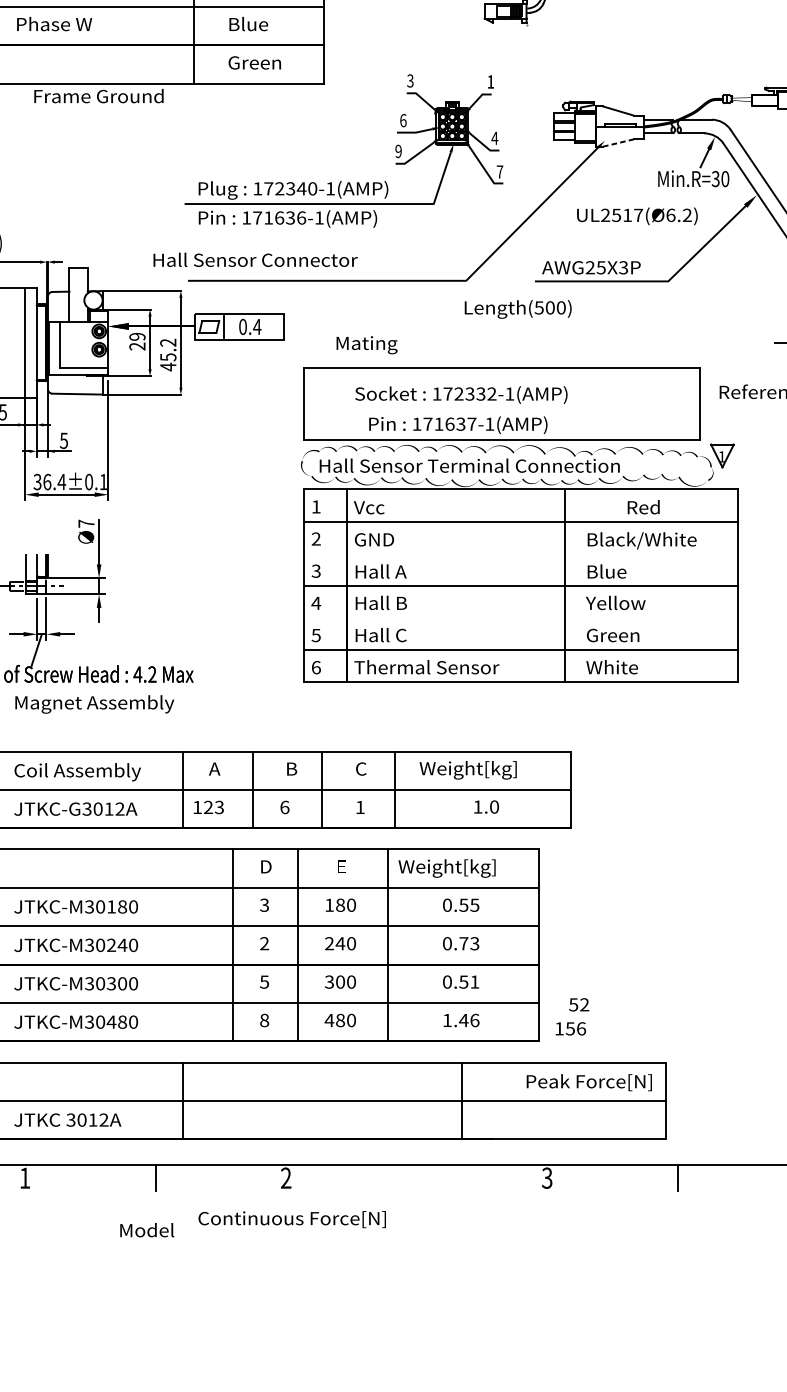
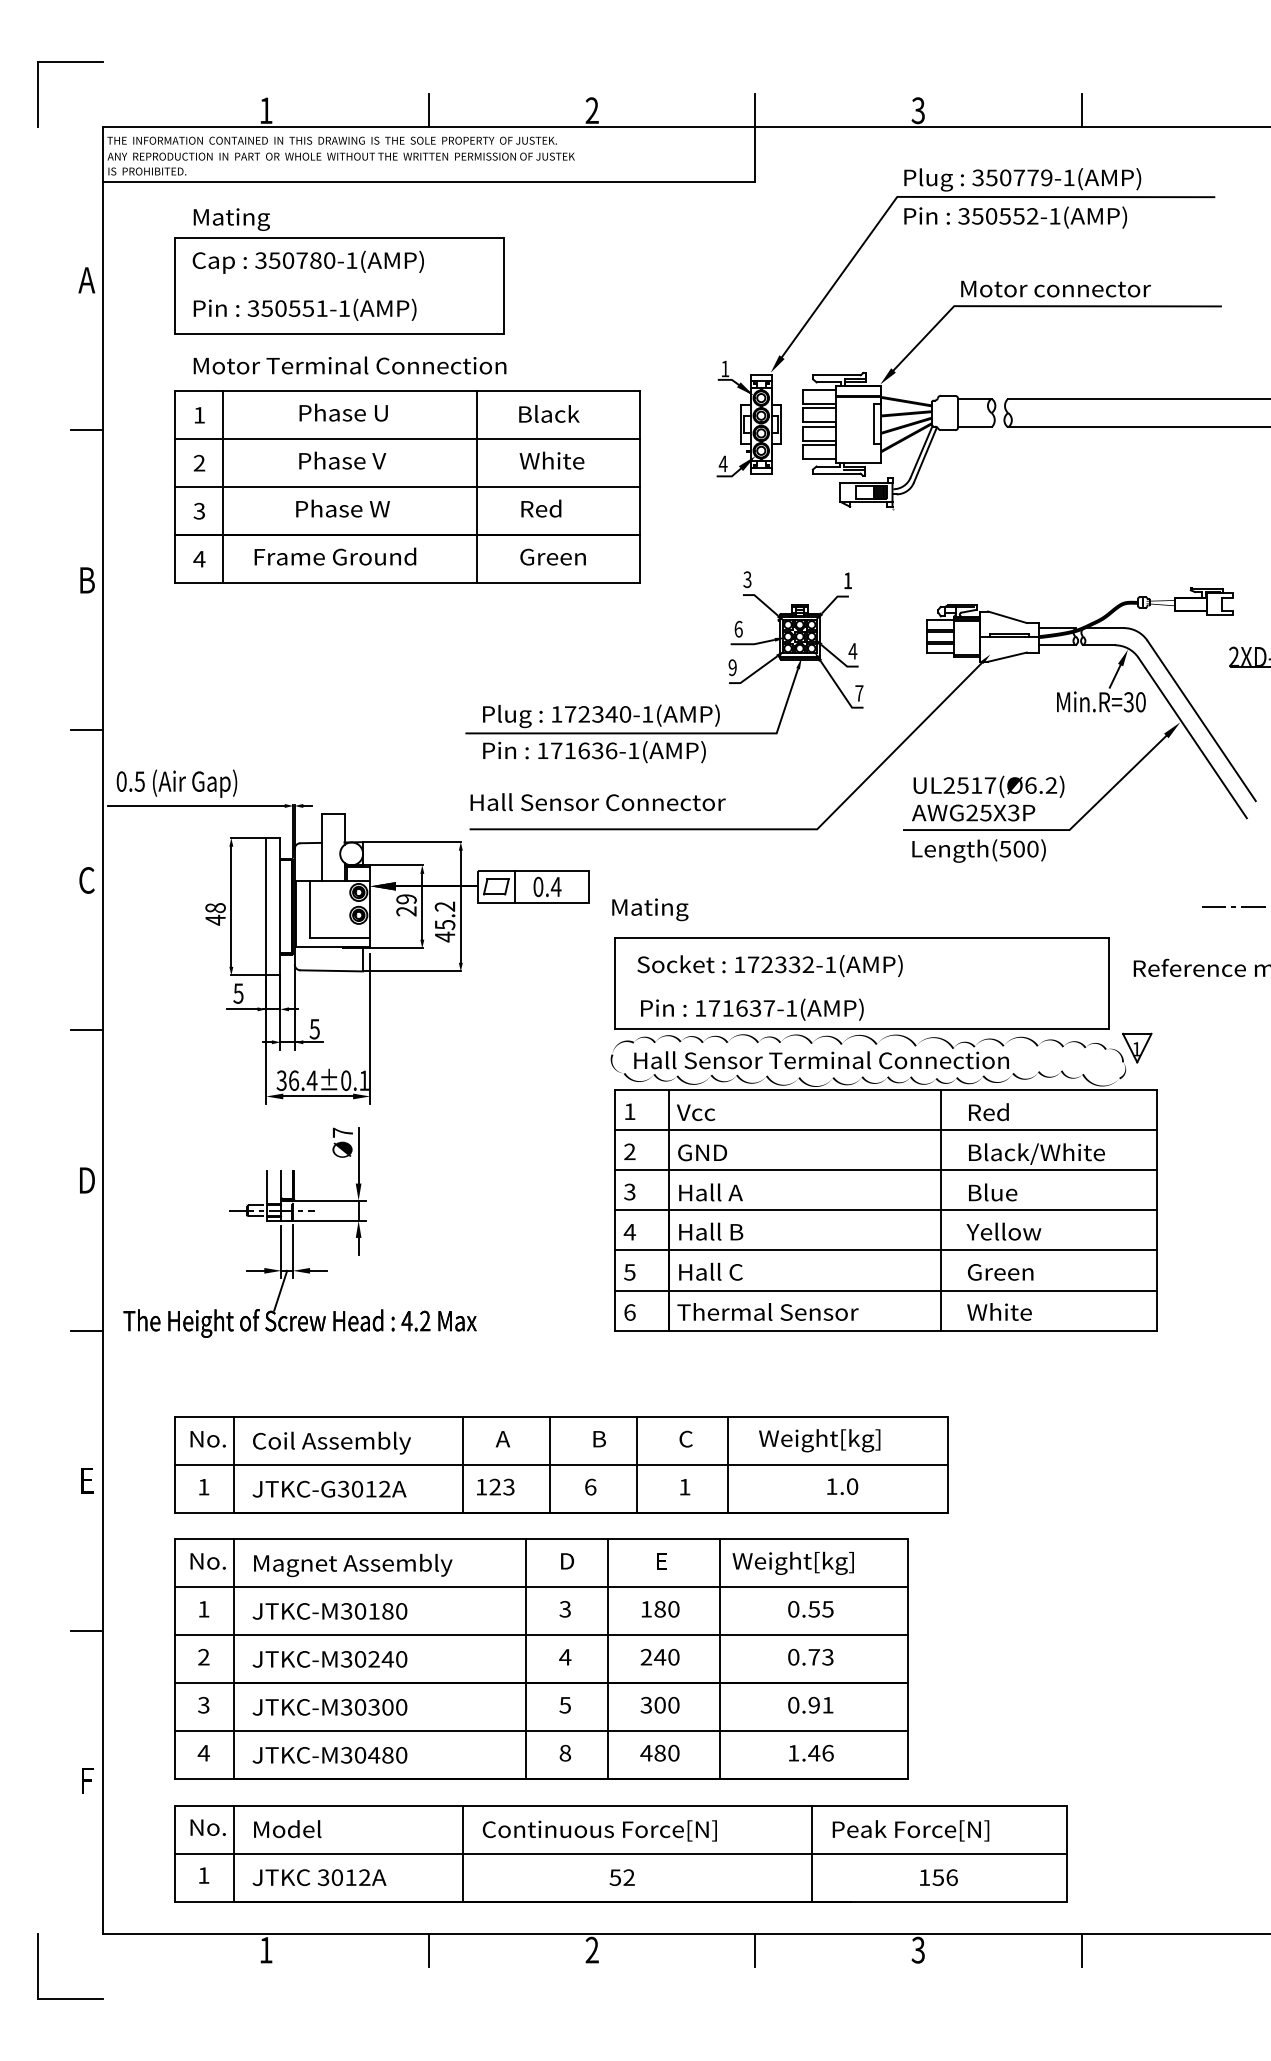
text: (54, 23) -> (342, 508), moved
text: (249, 23) -> (546, 508), Blue -> Red
text: (98, 96) -> (335, 556), moved
line: (618, 143) -> (1007, 657), dashed -> solid
text: (637, 216) -> (988, 786), moved
text: (255, 260) -> (597, 802), moved
text: (517, 308) -> (978, 850), moved
text: (367, 345) -> (650, 909), moved
text: (460, 395) -> (769, 966), moved
text: (458, 425) -> (752, 1009), moved
text: (643, 507) -> (988, 1112), moved
line: (521, 553) -> (886, 1170), added
line: (521, 618) -> (886, 1250), added
text: (94, 704) -> (353, 1565), moved
text: (264, 943) -> (565, 1657), 2 -> 4
text: (463, 981) -> (813, 1704), 0.51 -> 0.91
text: (578, 1004) -> (621, 1877), moved
text: (570, 1028) -> (938, 1877), moved
text: (588, 1082) -> (910, 1830), moved
line: (416, 1177) -> (755, 1949), added
text: (291, 1219) -> (599, 1830), moved
text: (147, 1230) -> (287, 1829), moved

